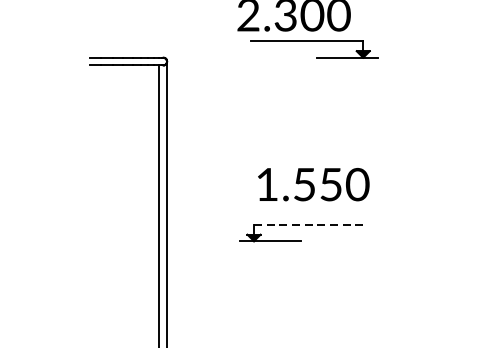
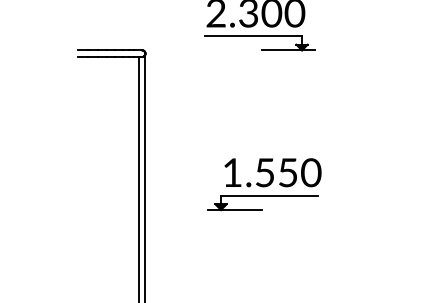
part: (316, 56) -> (261, 49), moved
text: (313, 184) -> (272, 172), moved
line: (309, 224) -> (269, 195), dashed -> solid

